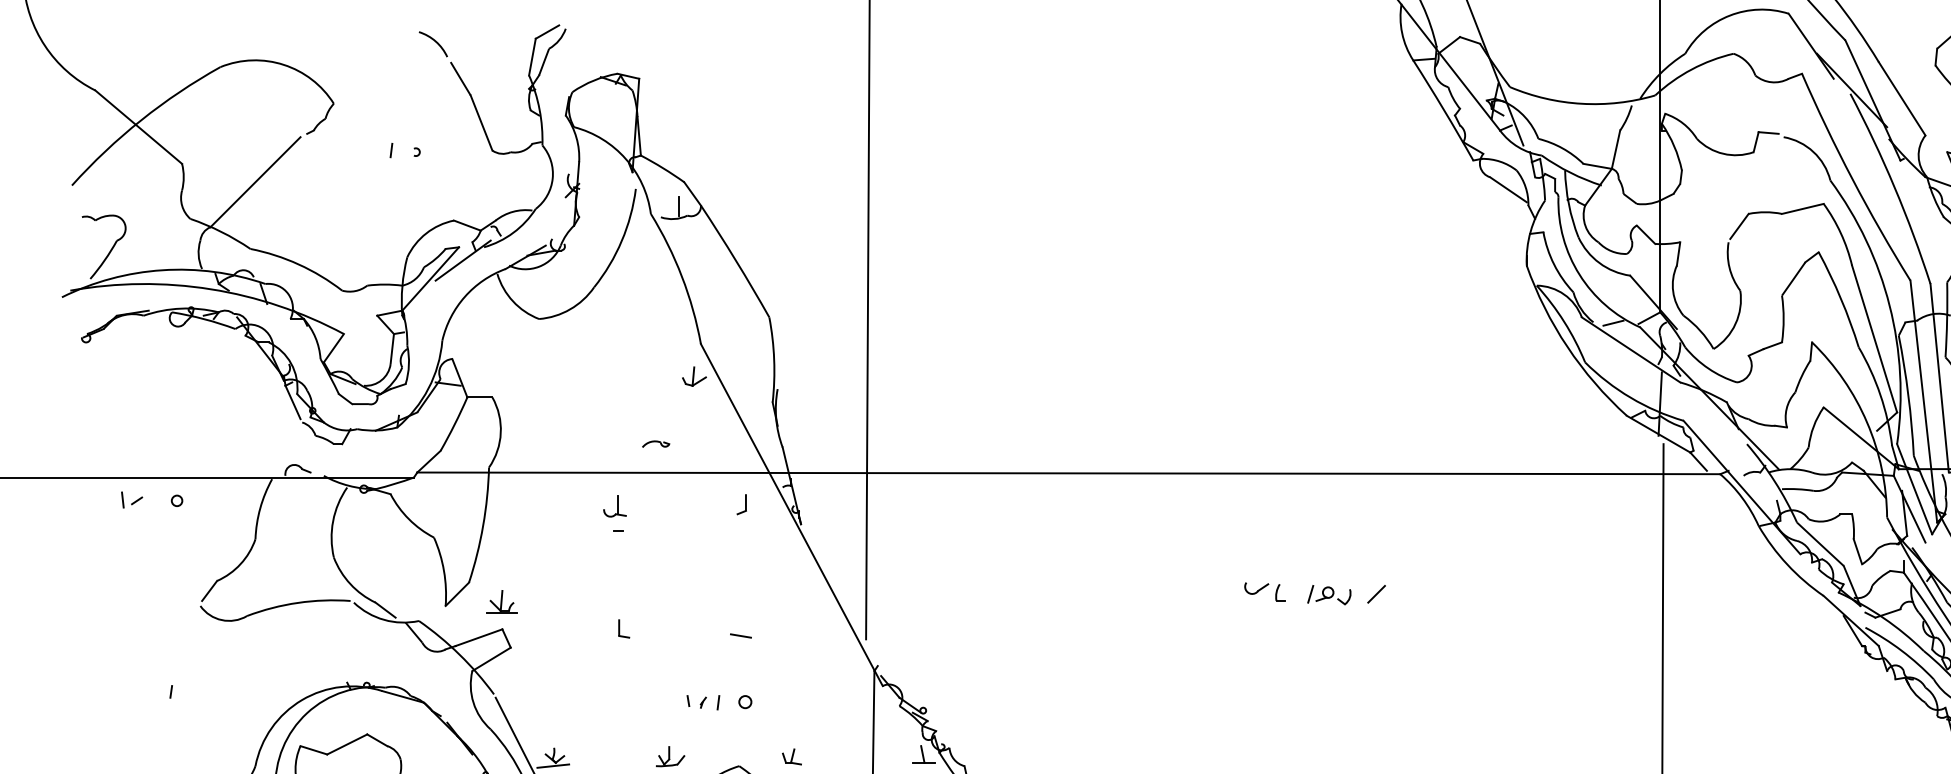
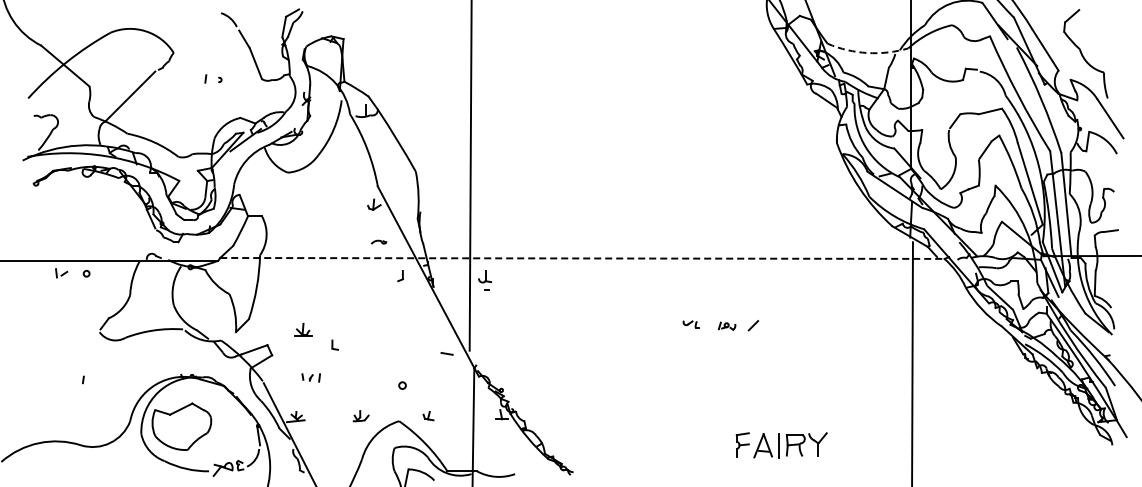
arc: (1581, 104) -> (867, 53), solid -> dashed
part: (657, 442) -> (379, 241), moved
line: (1069, 473) -> (582, 258), solid -> dashed
part: (615, 512) -> (485, 280), moved
part: (1263, 592) -> (690, 324), size x0.7
part: (1328, 595) -> (726, 326), size x0.7
part: (502, 601) -> (303, 329), moved
line: (739, 635) -> (446, 353), moved
part: (702, 701) -> (310, 377), moved

